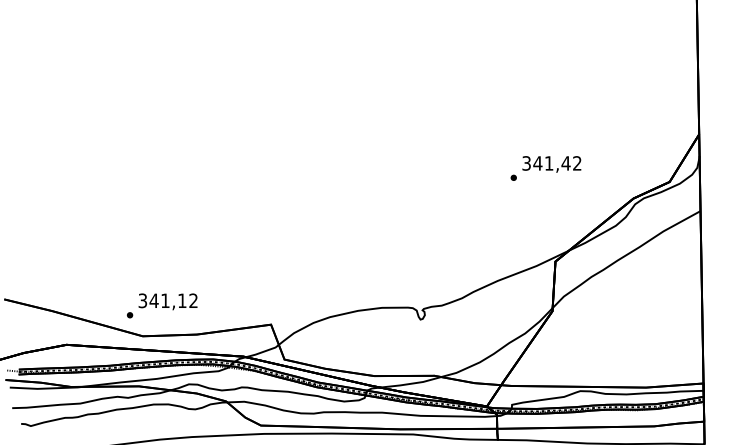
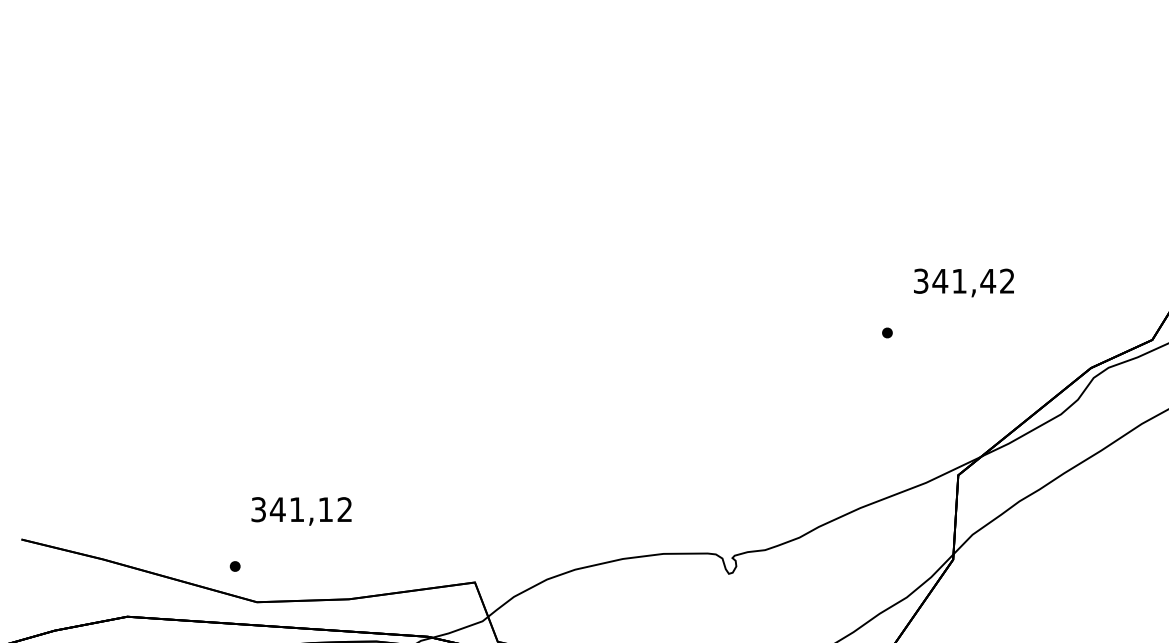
text: (551, 164) -> (963, 283), moved
text: (167, 301) -> (300, 510), moved

